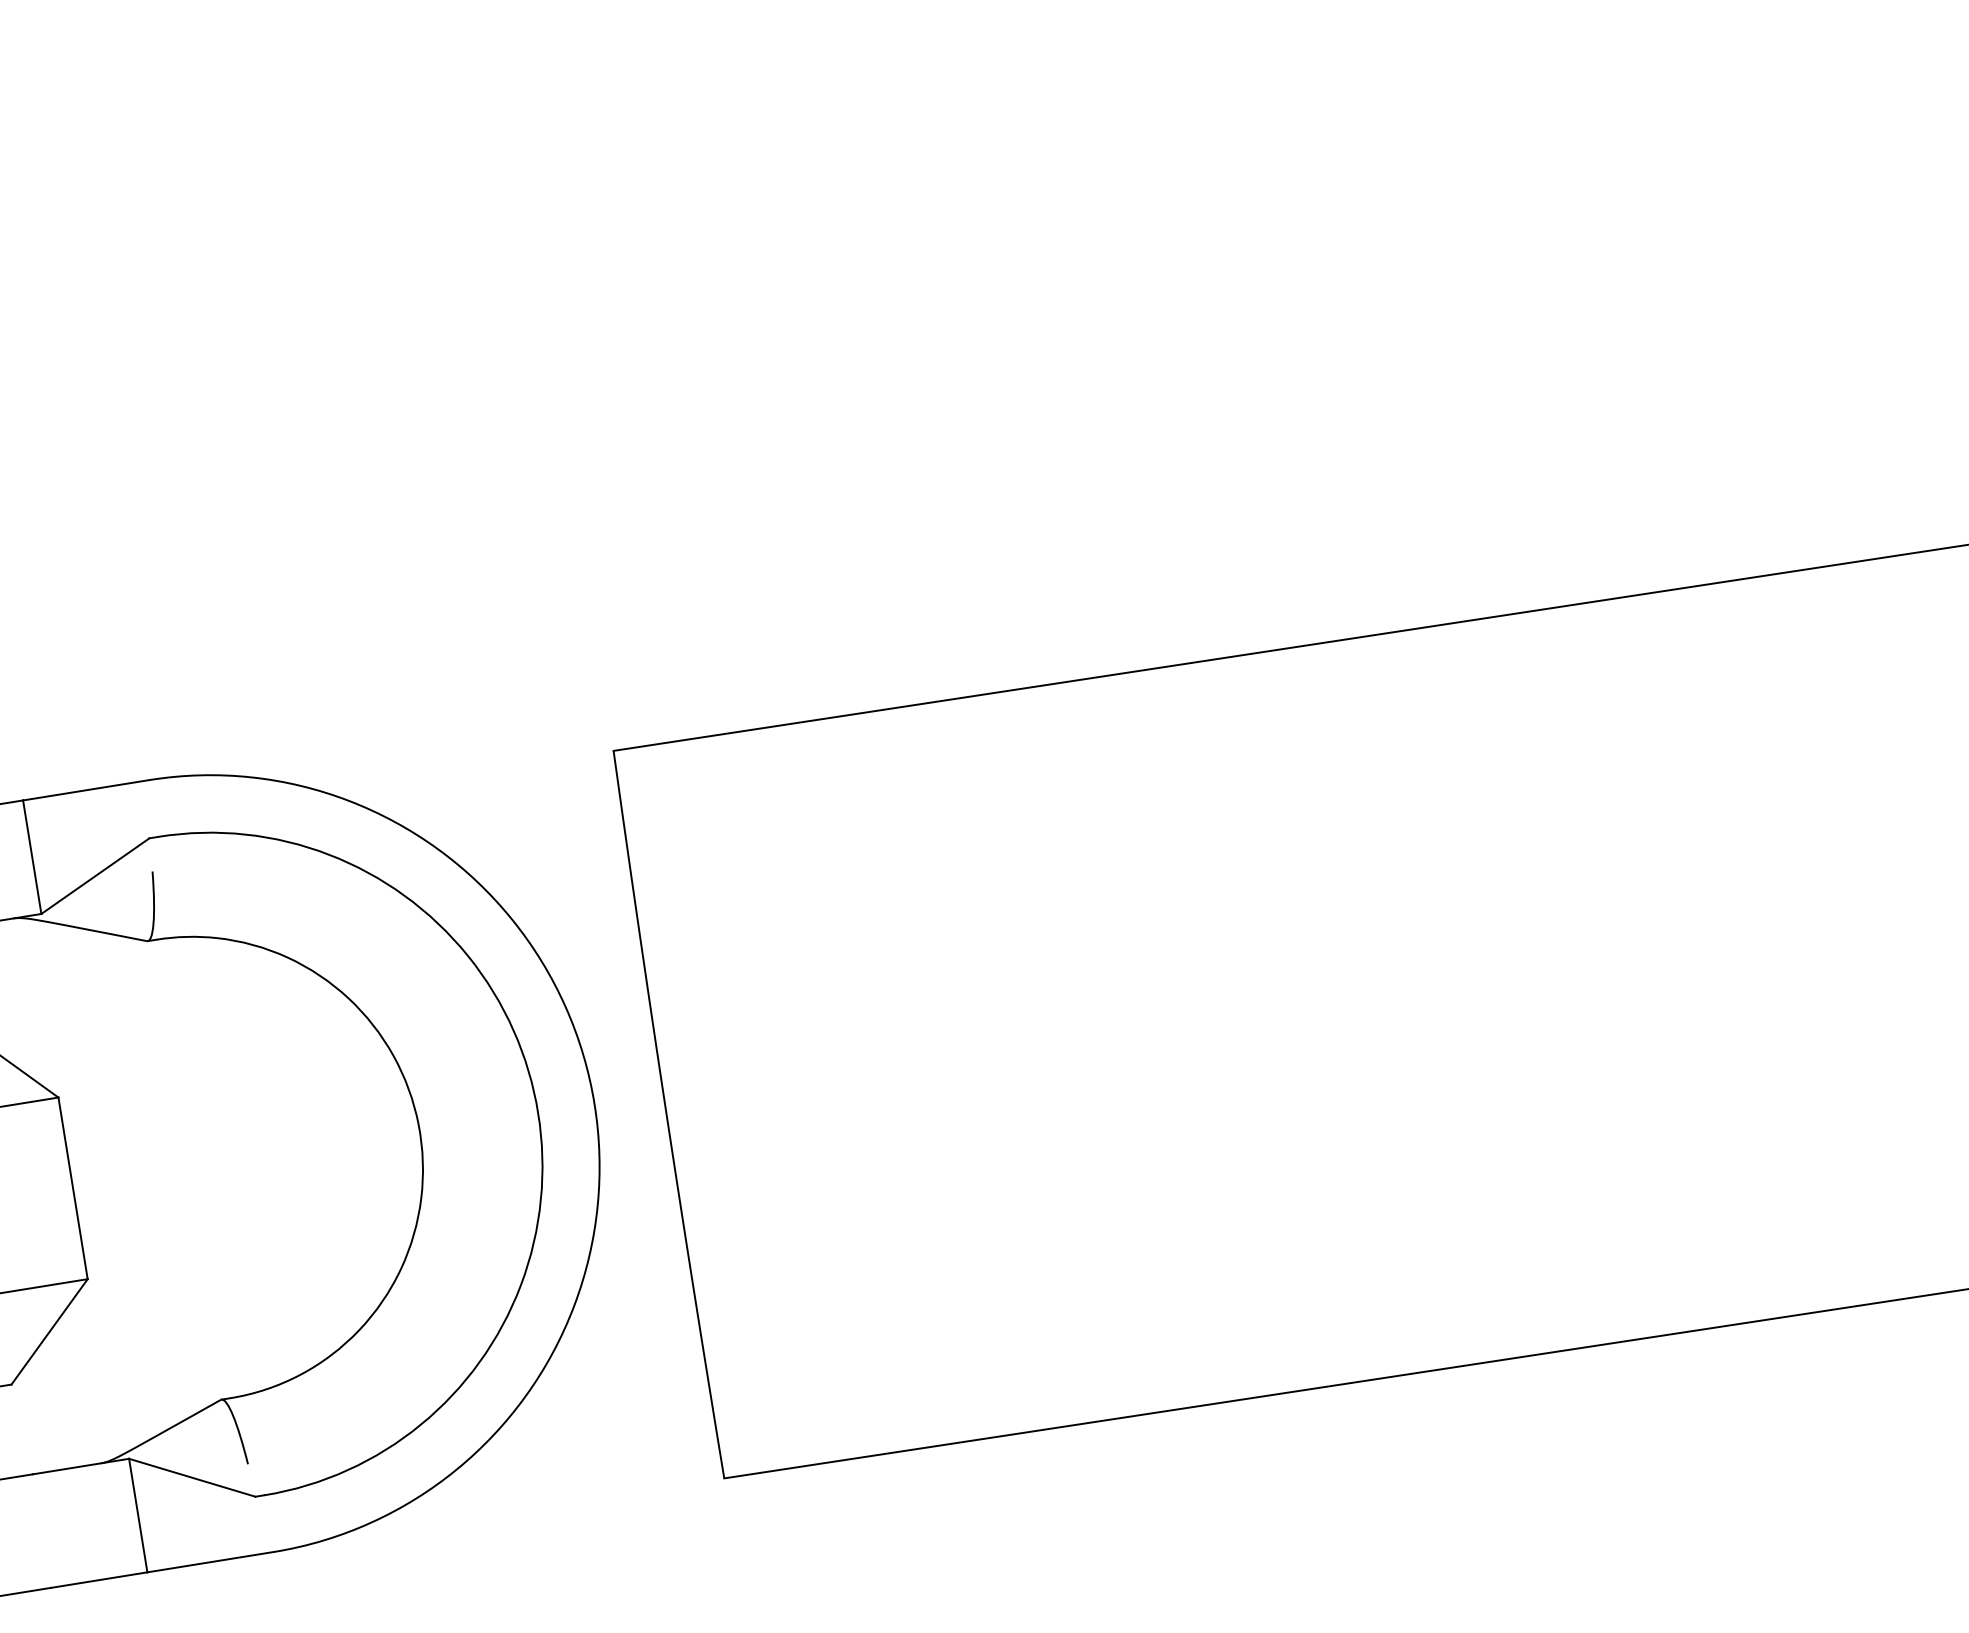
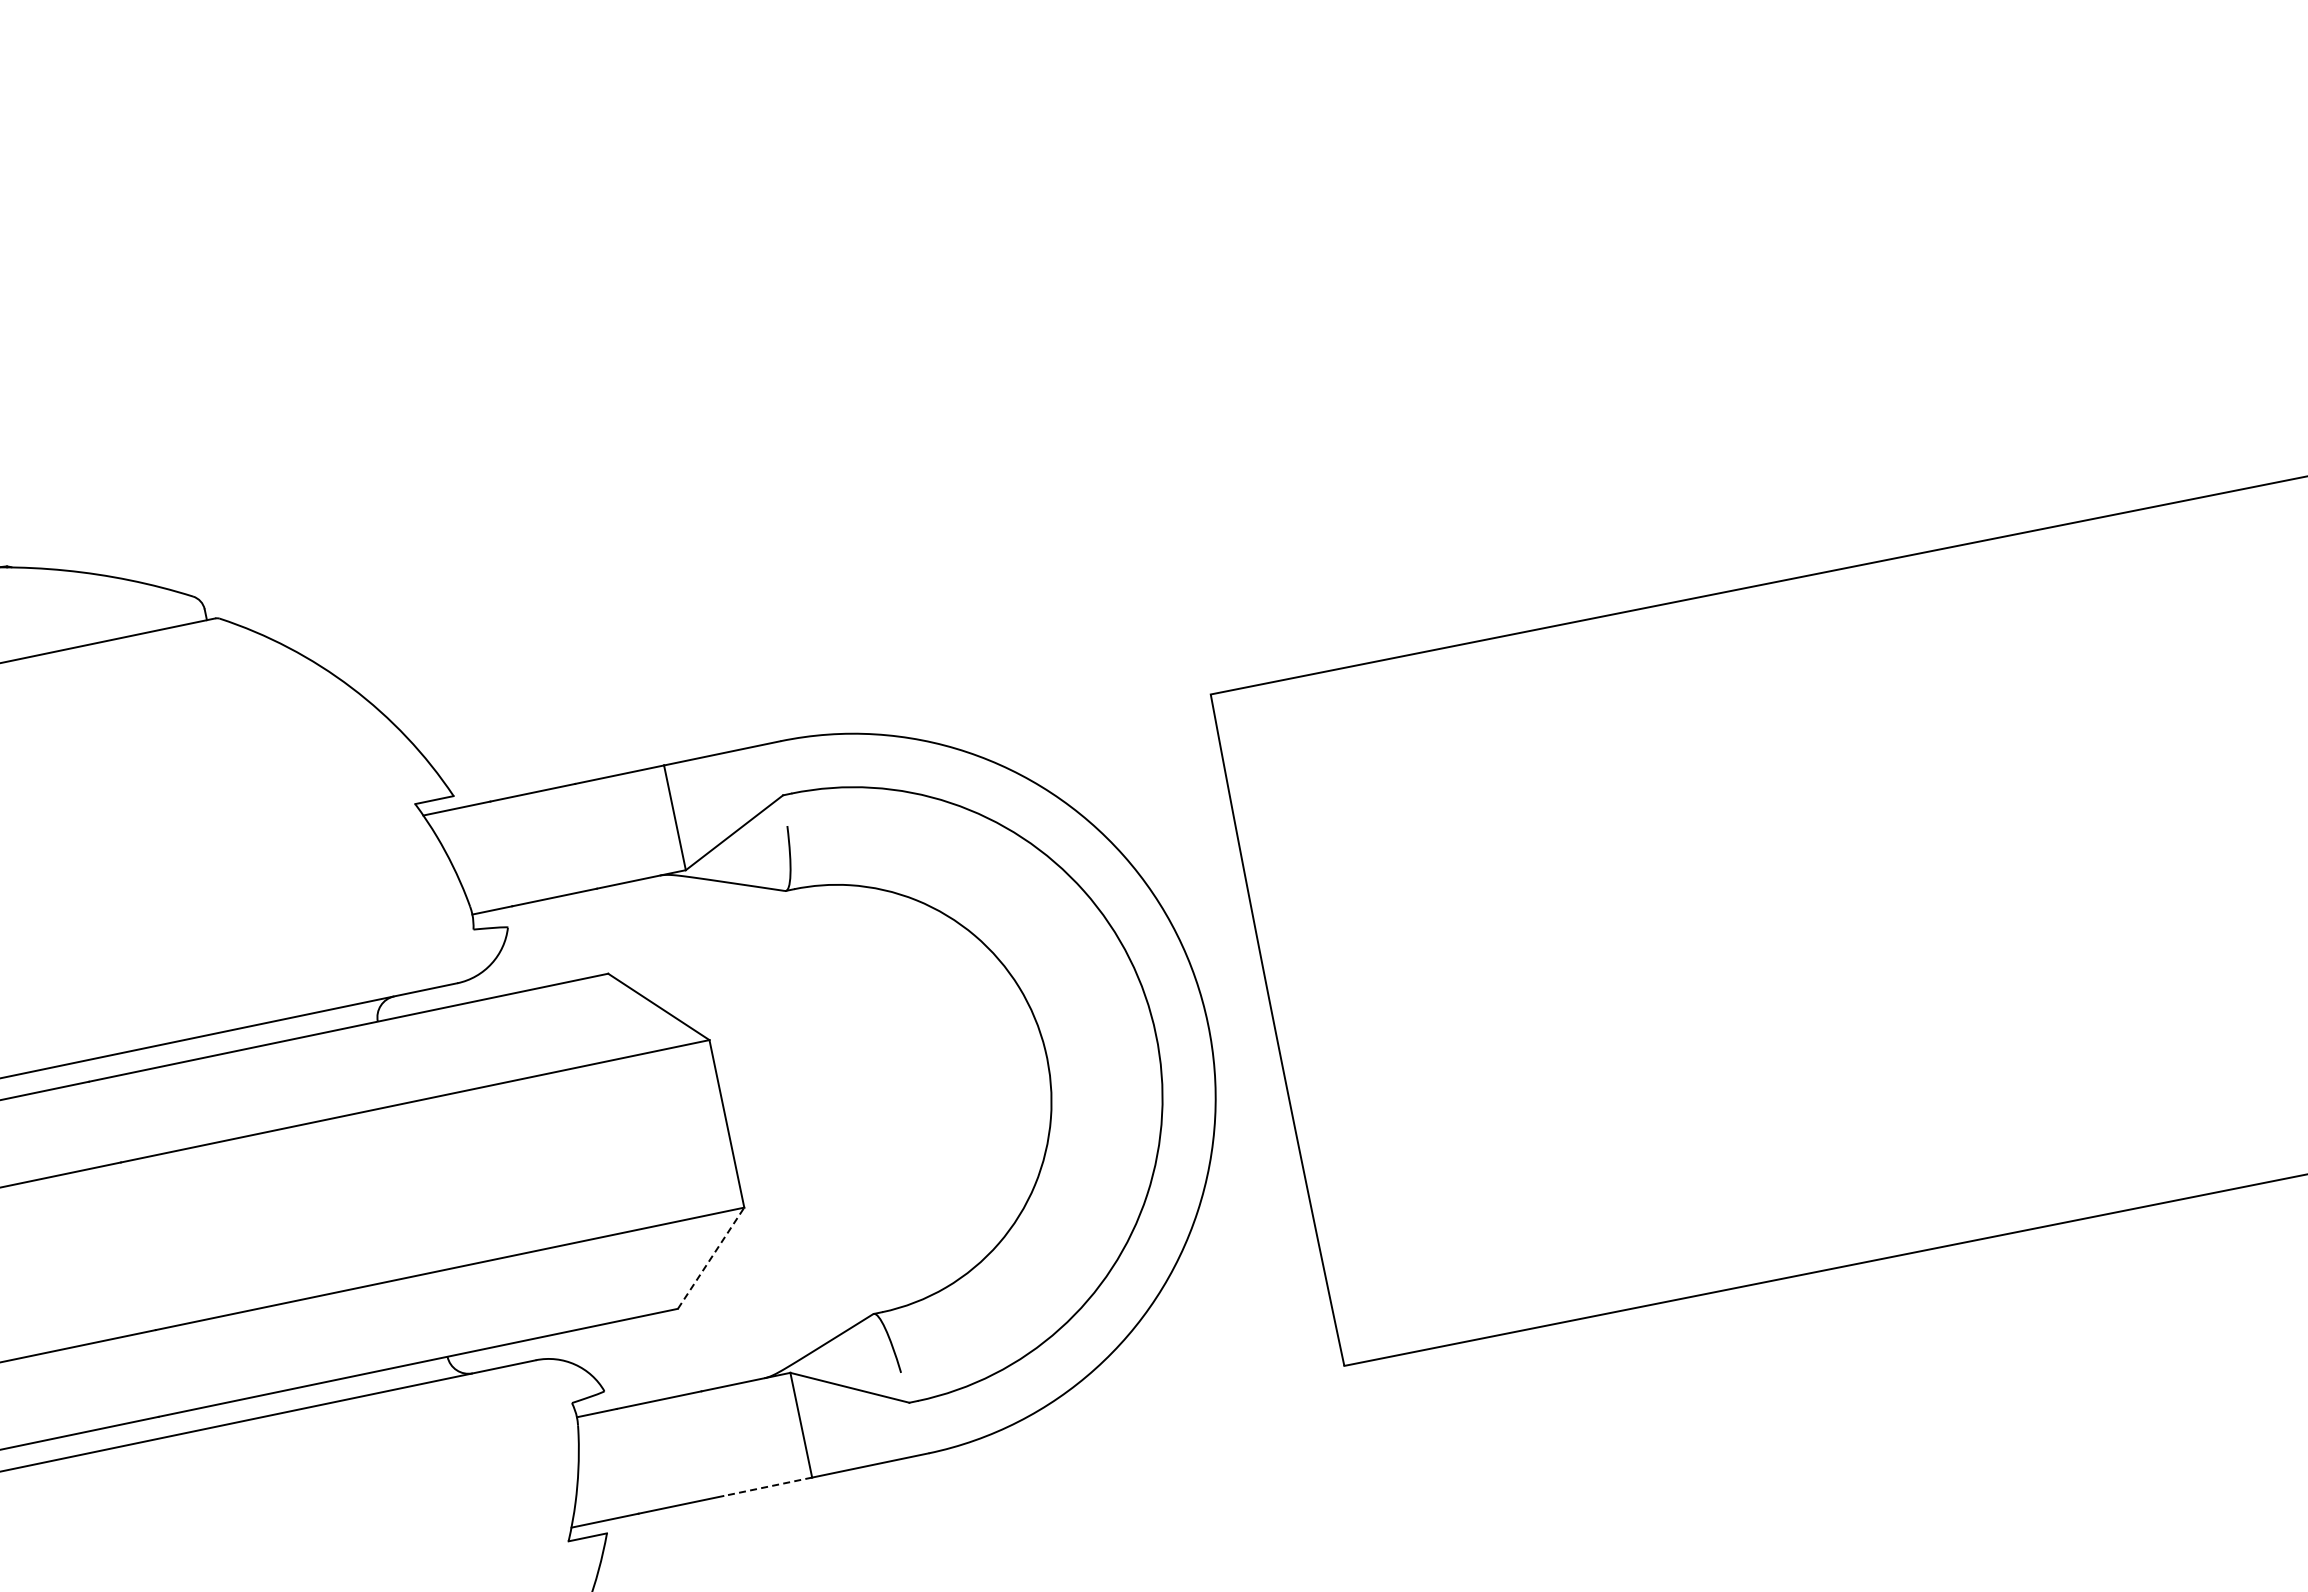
line: (49, 1332) -> (711, 1258), solid -> dashed
line: (98, 1579) -> (767, 1486), solid -> dashed

